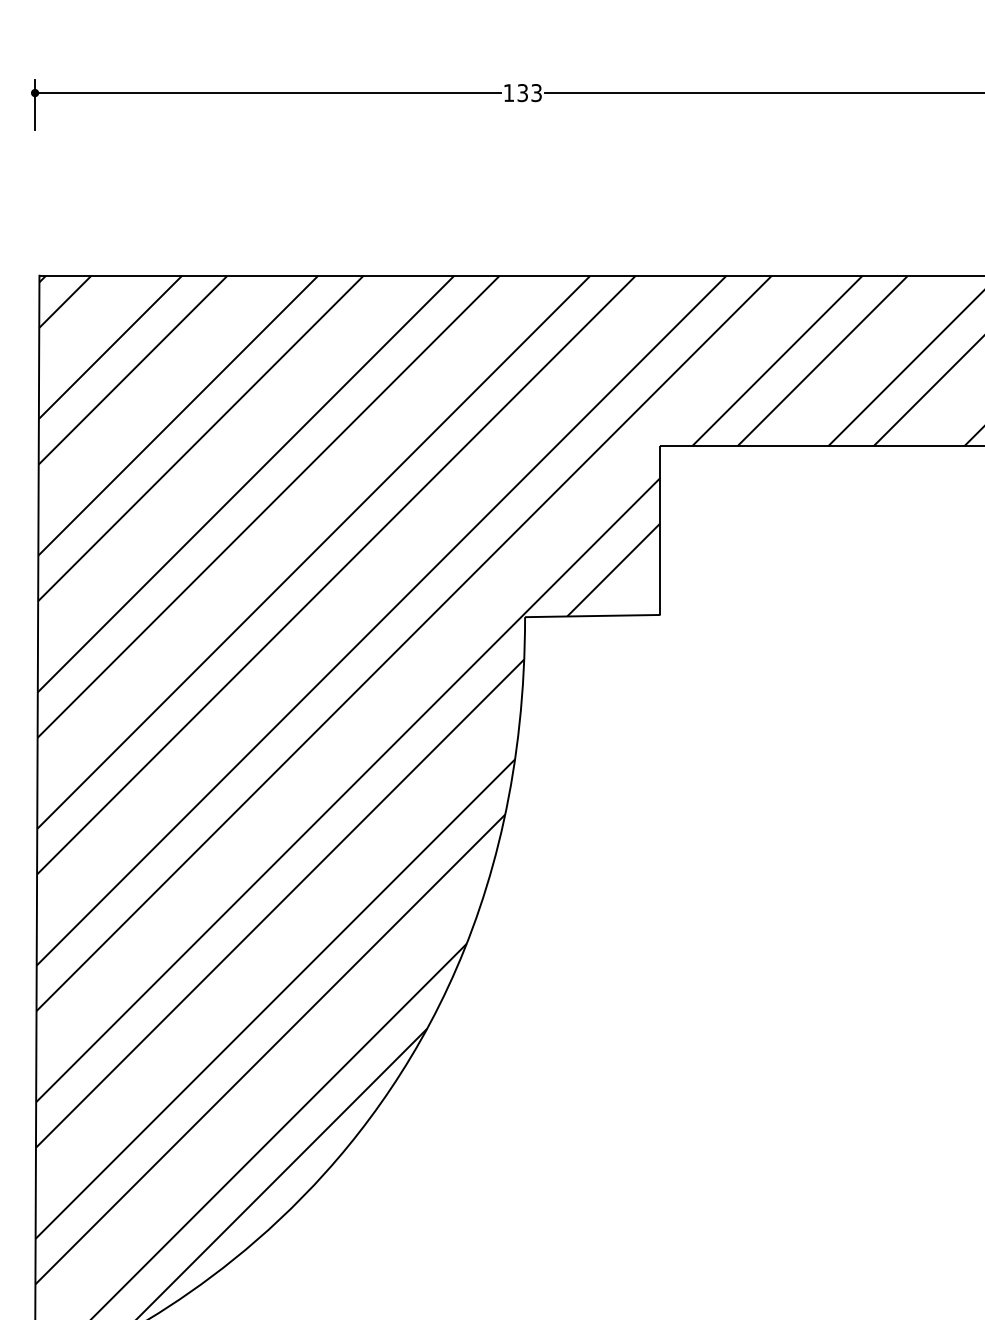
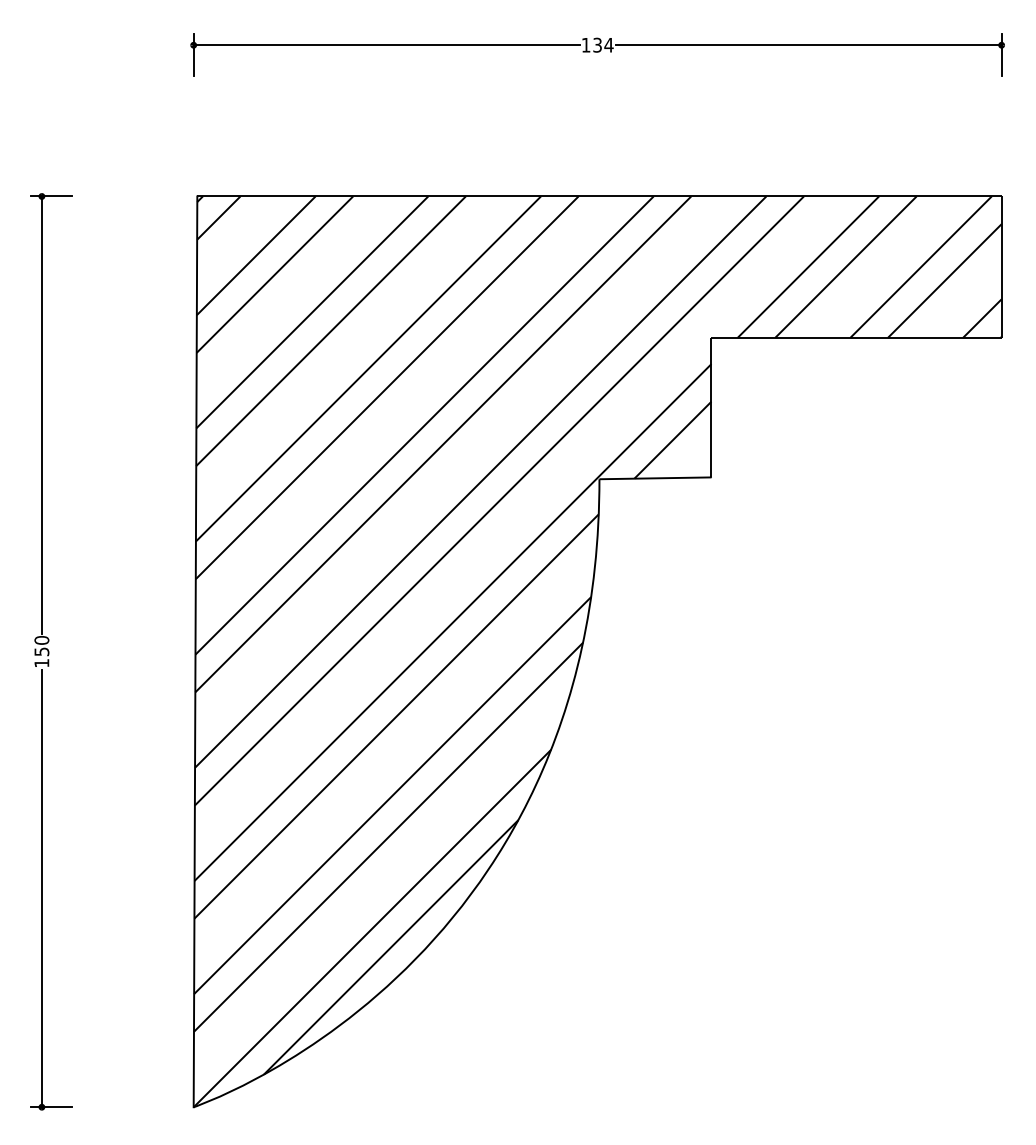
text: (535, 92) -> (608, 44), 133 -> 134

